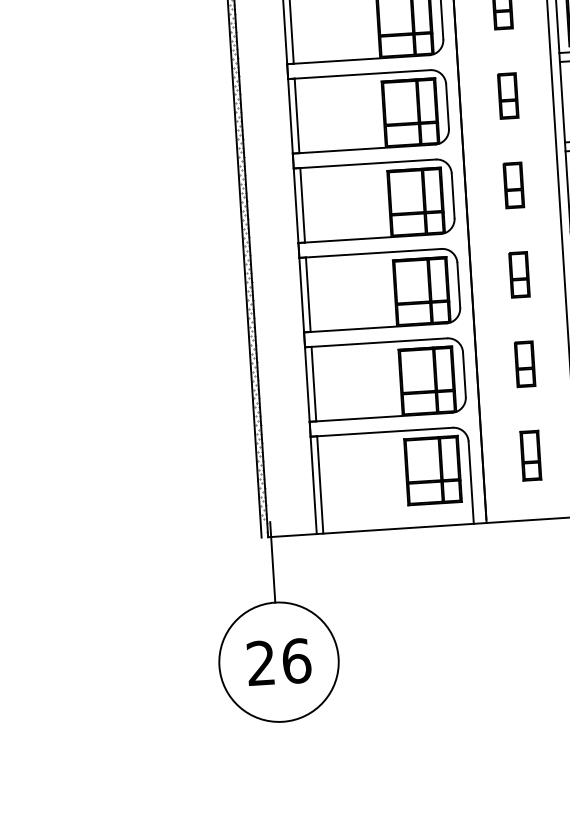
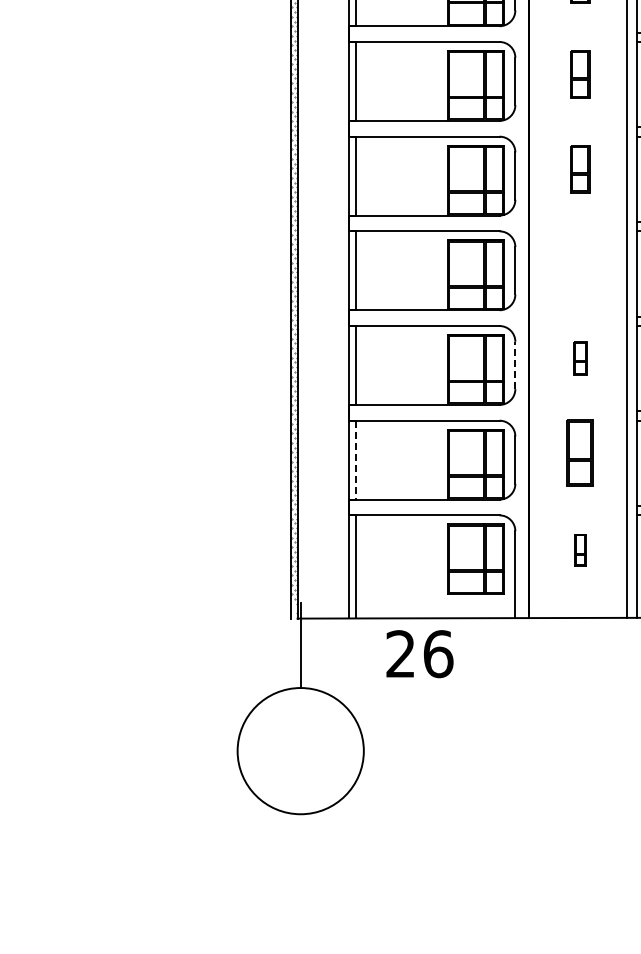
part: (514, 185) -> (580, 263), removed
part: (519, 274) -> (580, 358), size x0.7
line: (458, 285) -> (515, 365), solid -> dashed
part: (525, 364) -> (580, 453), size x1.4
line: (313, 384) -> (355, 460), solid -> dashed
part: (531, 455) -> (580, 549), size x0.6
text: (278, 662) -> (419, 654), moved

